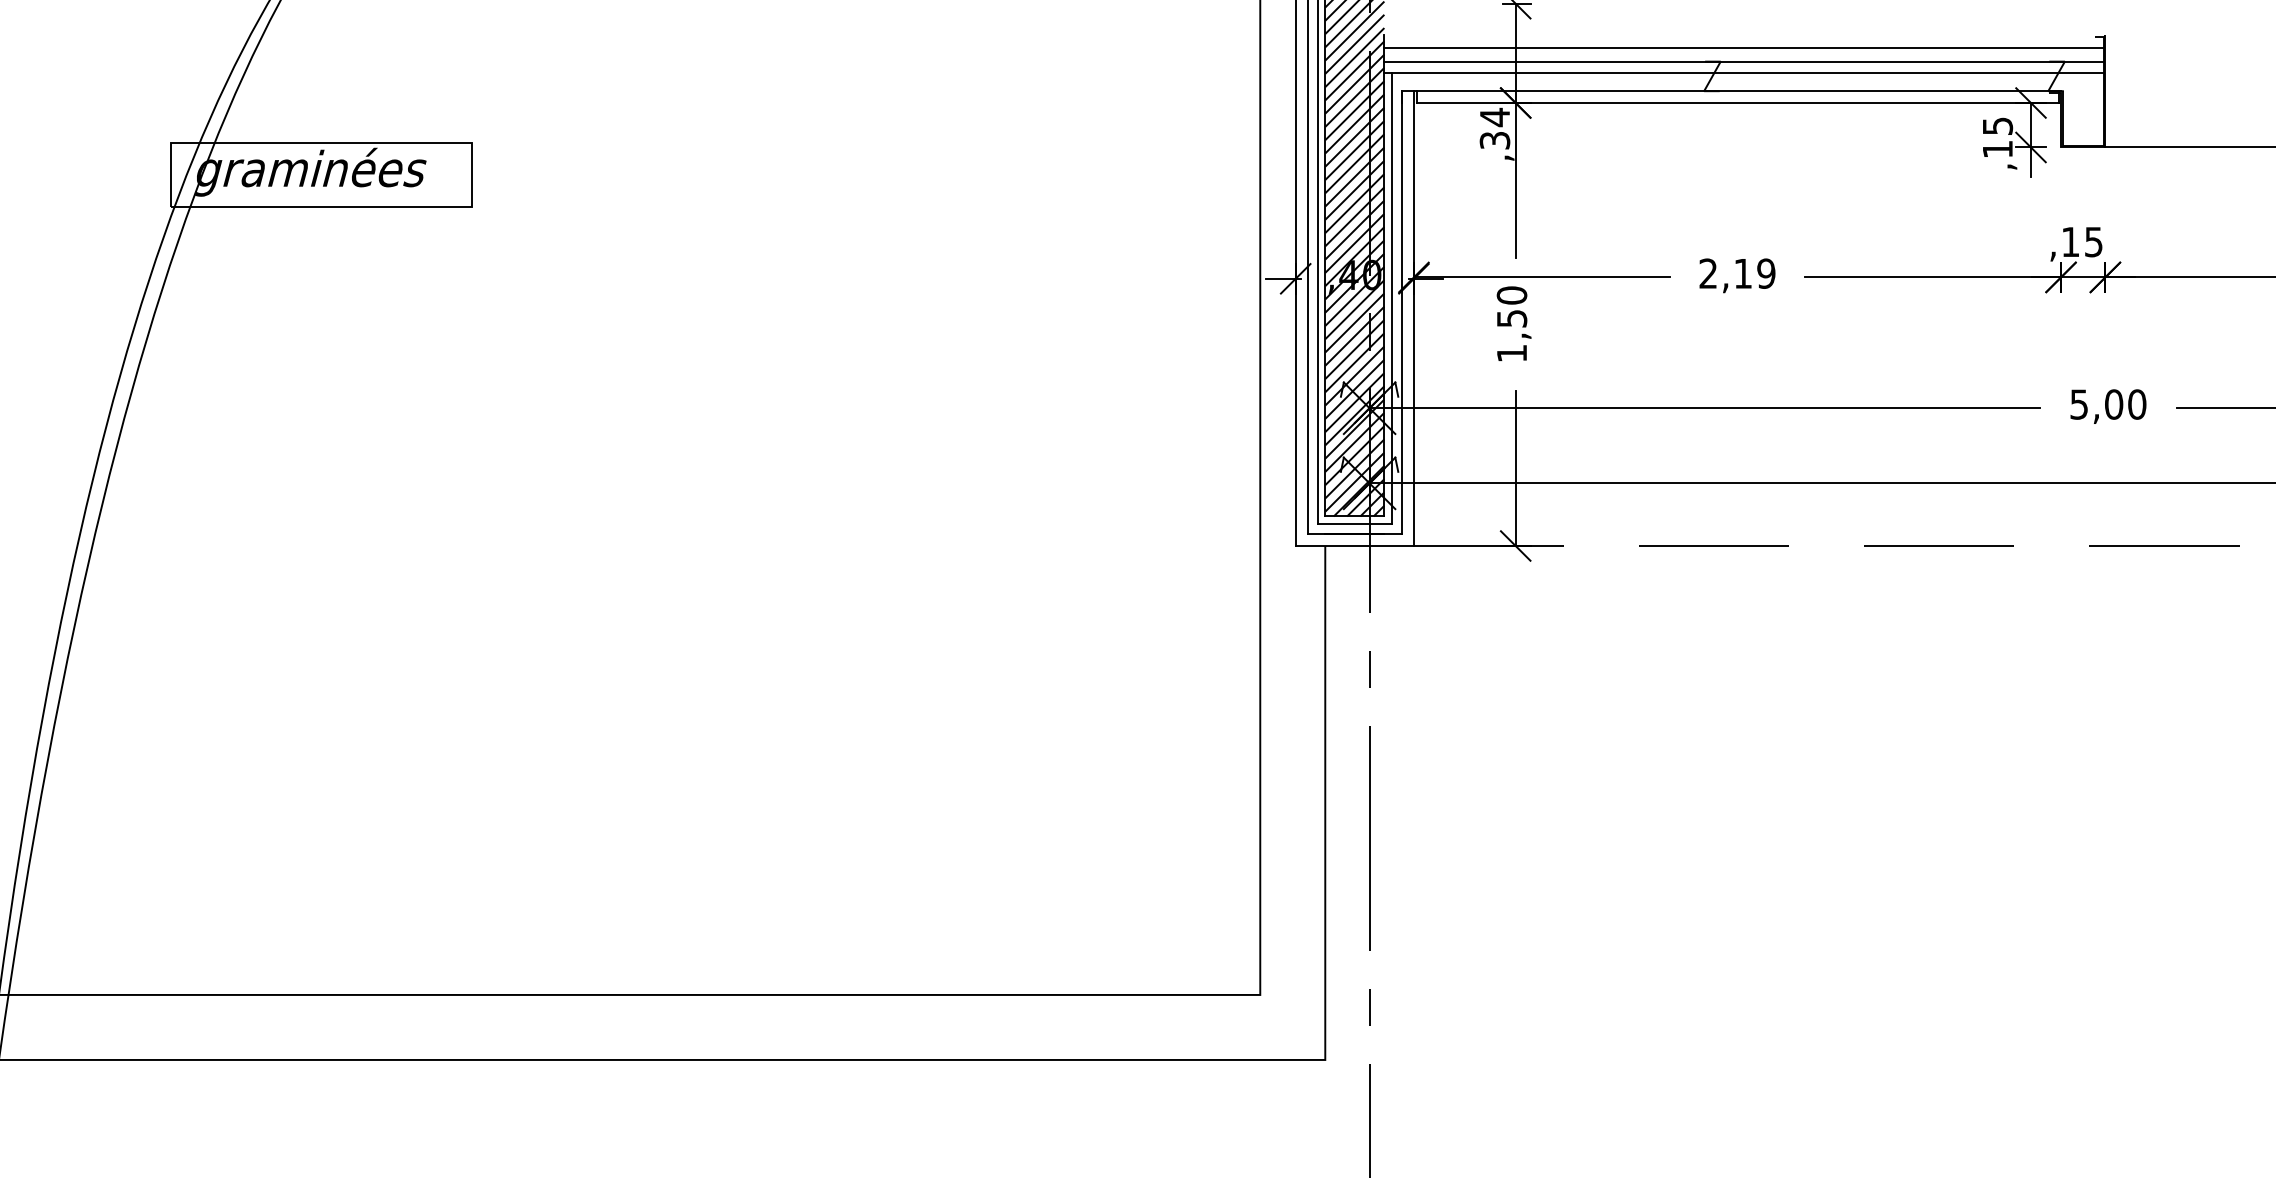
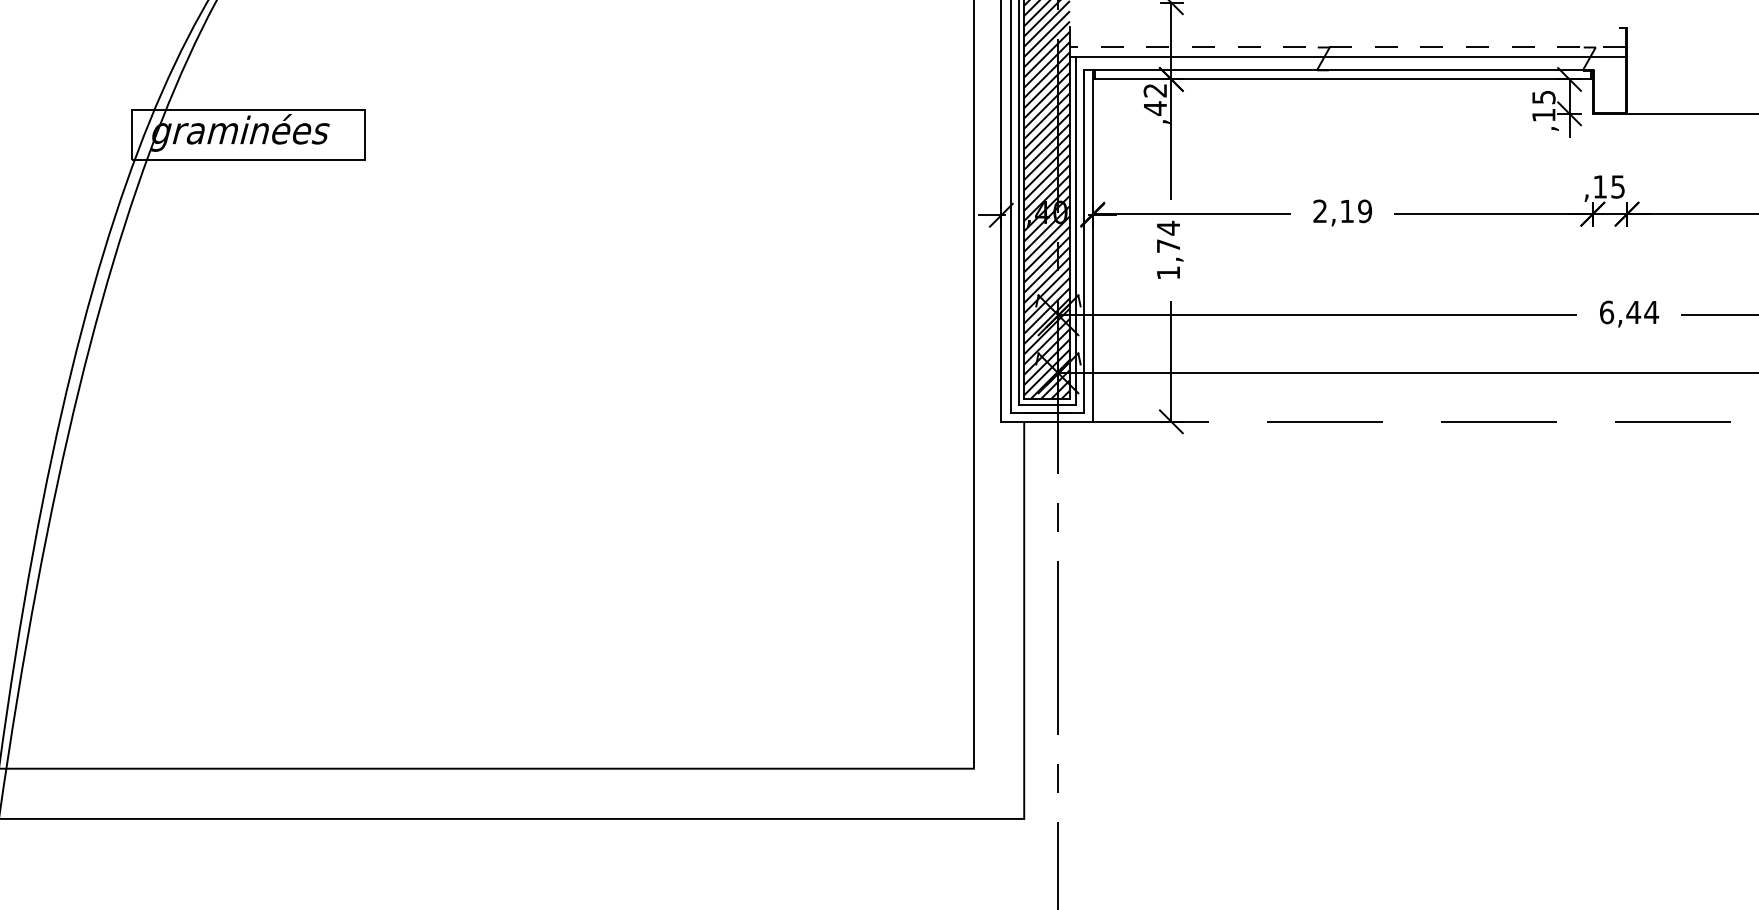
line: (1743, 48) -> (1347, 37), removed
line: (1743, 61) -> (1347, 47), solid -> dashed
text: (1495, 128) -> (1155, 99), ,34 -> ,42
text: (1511, 306) -> (1168, 236), 1,50 -> 1,74
text: (2108, 404) -> (1629, 312), 5,00 -> 6,44

